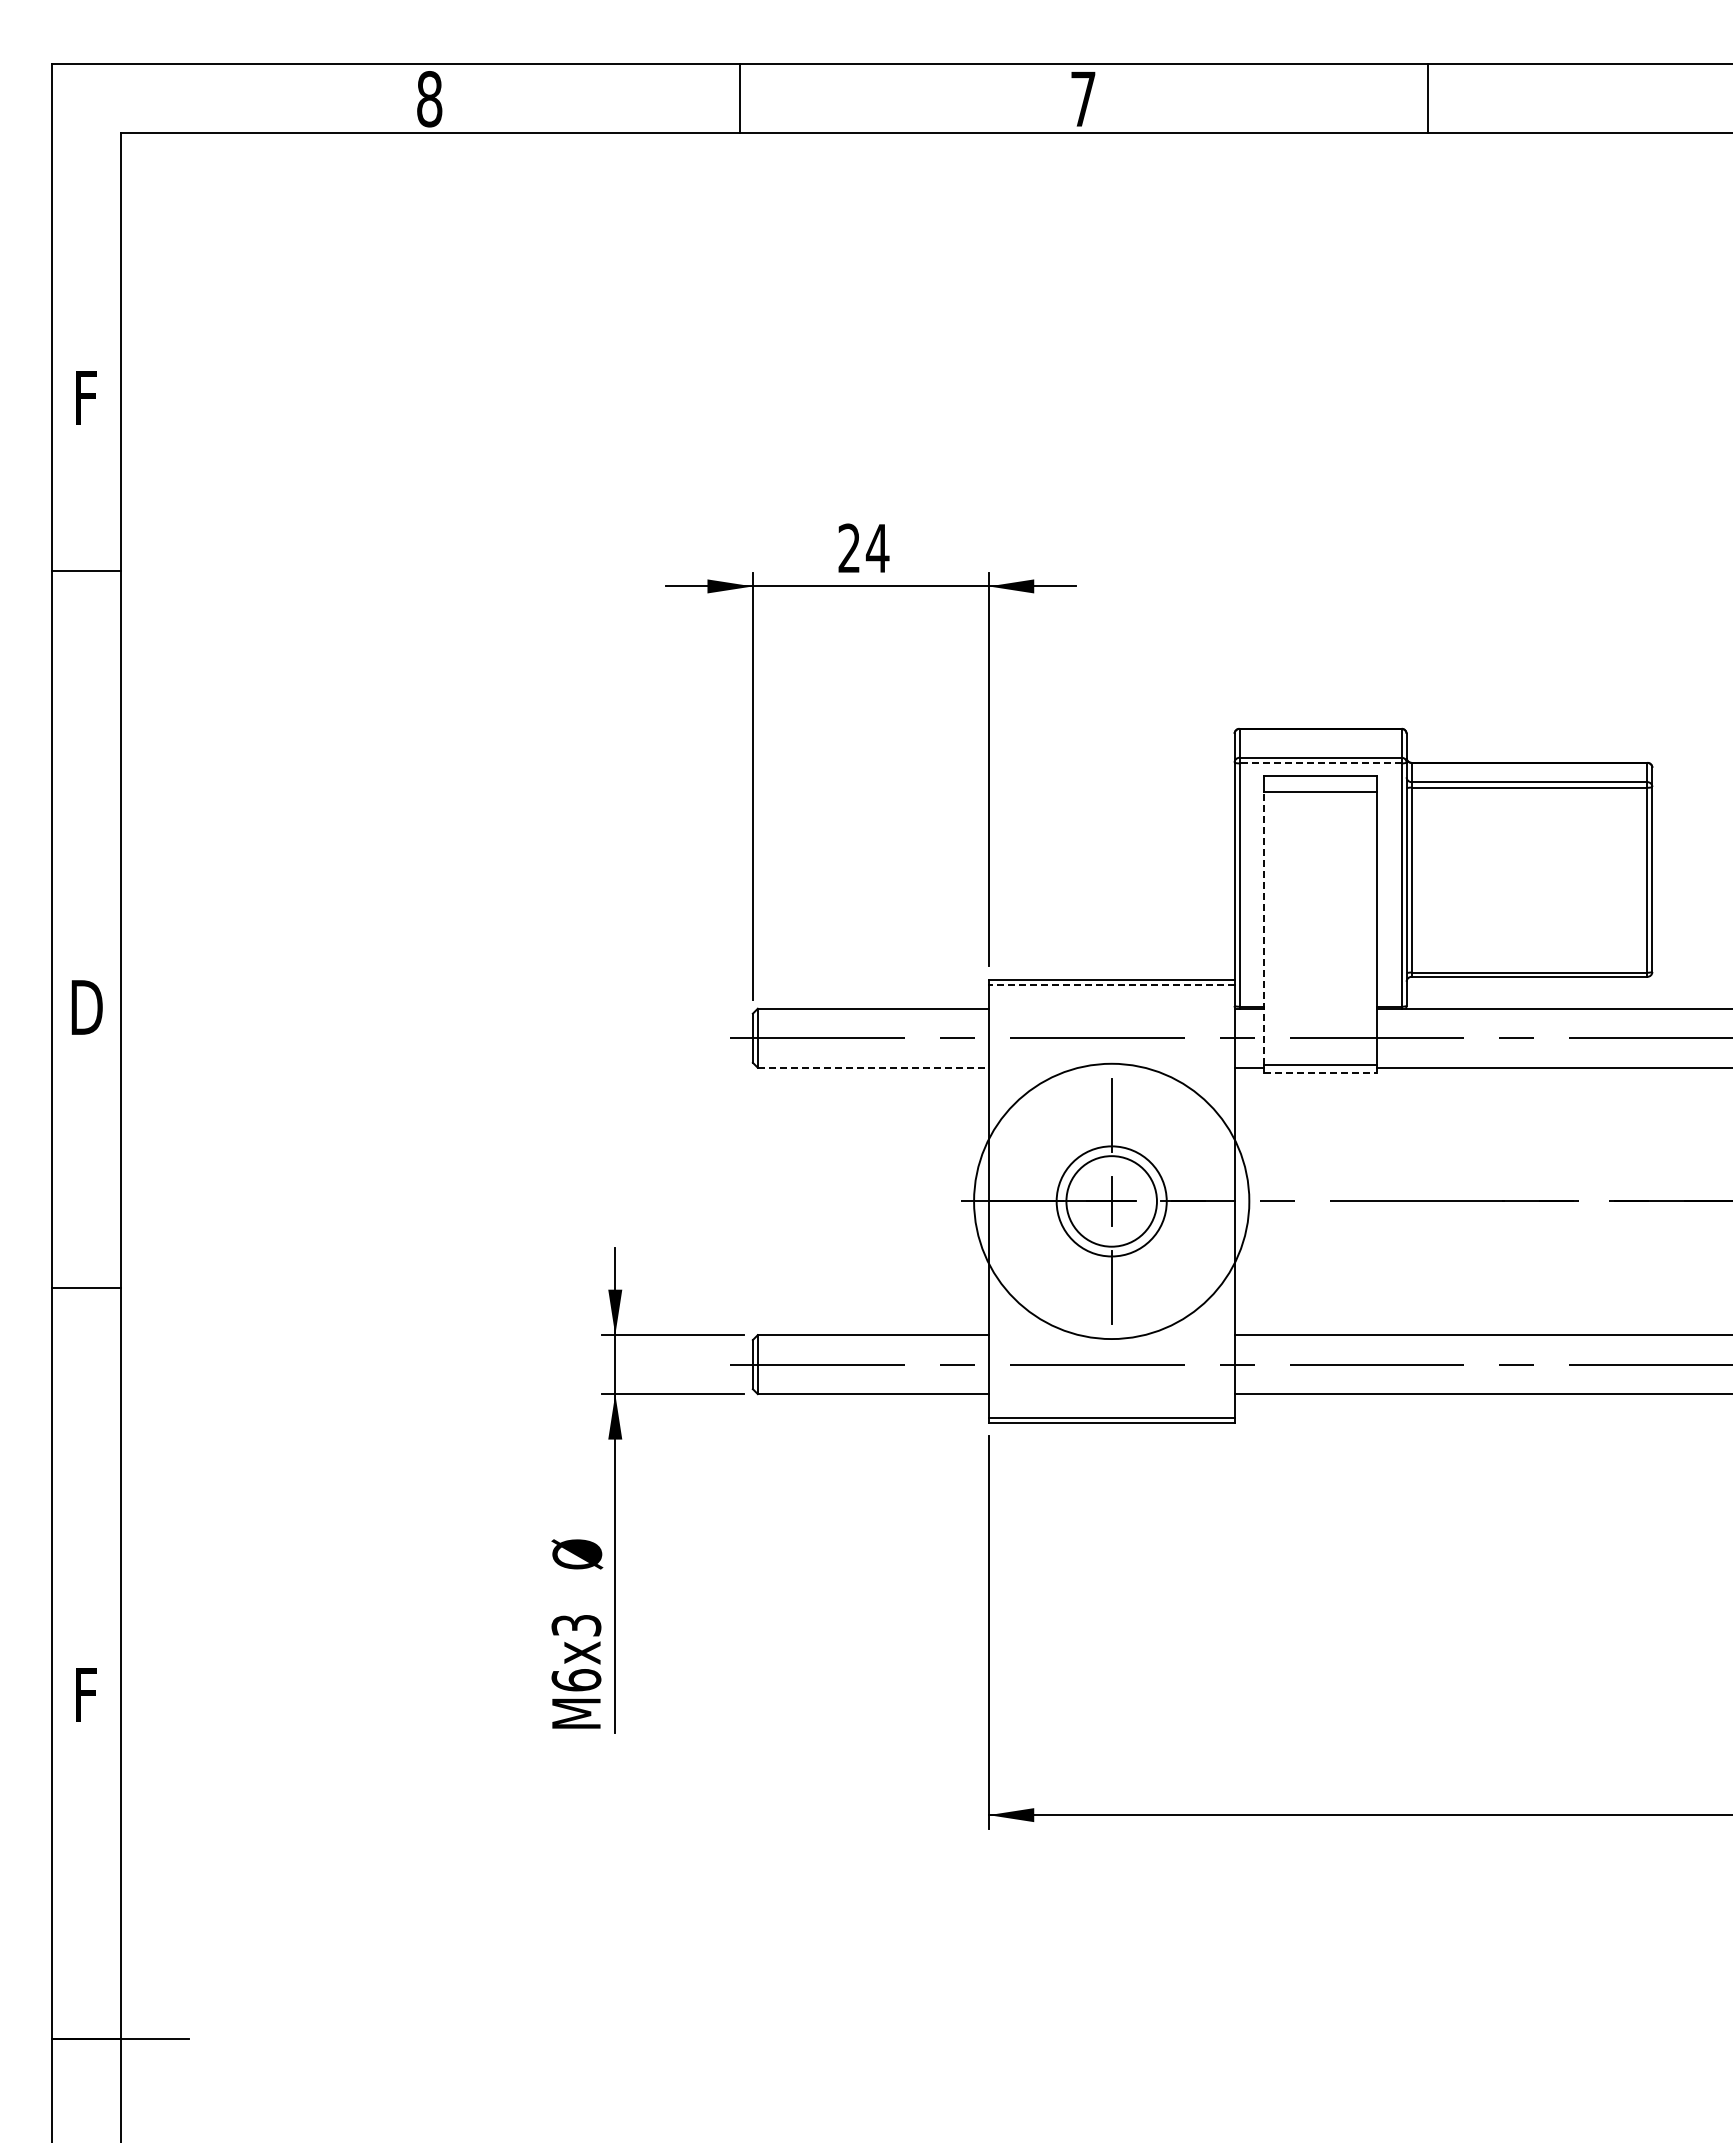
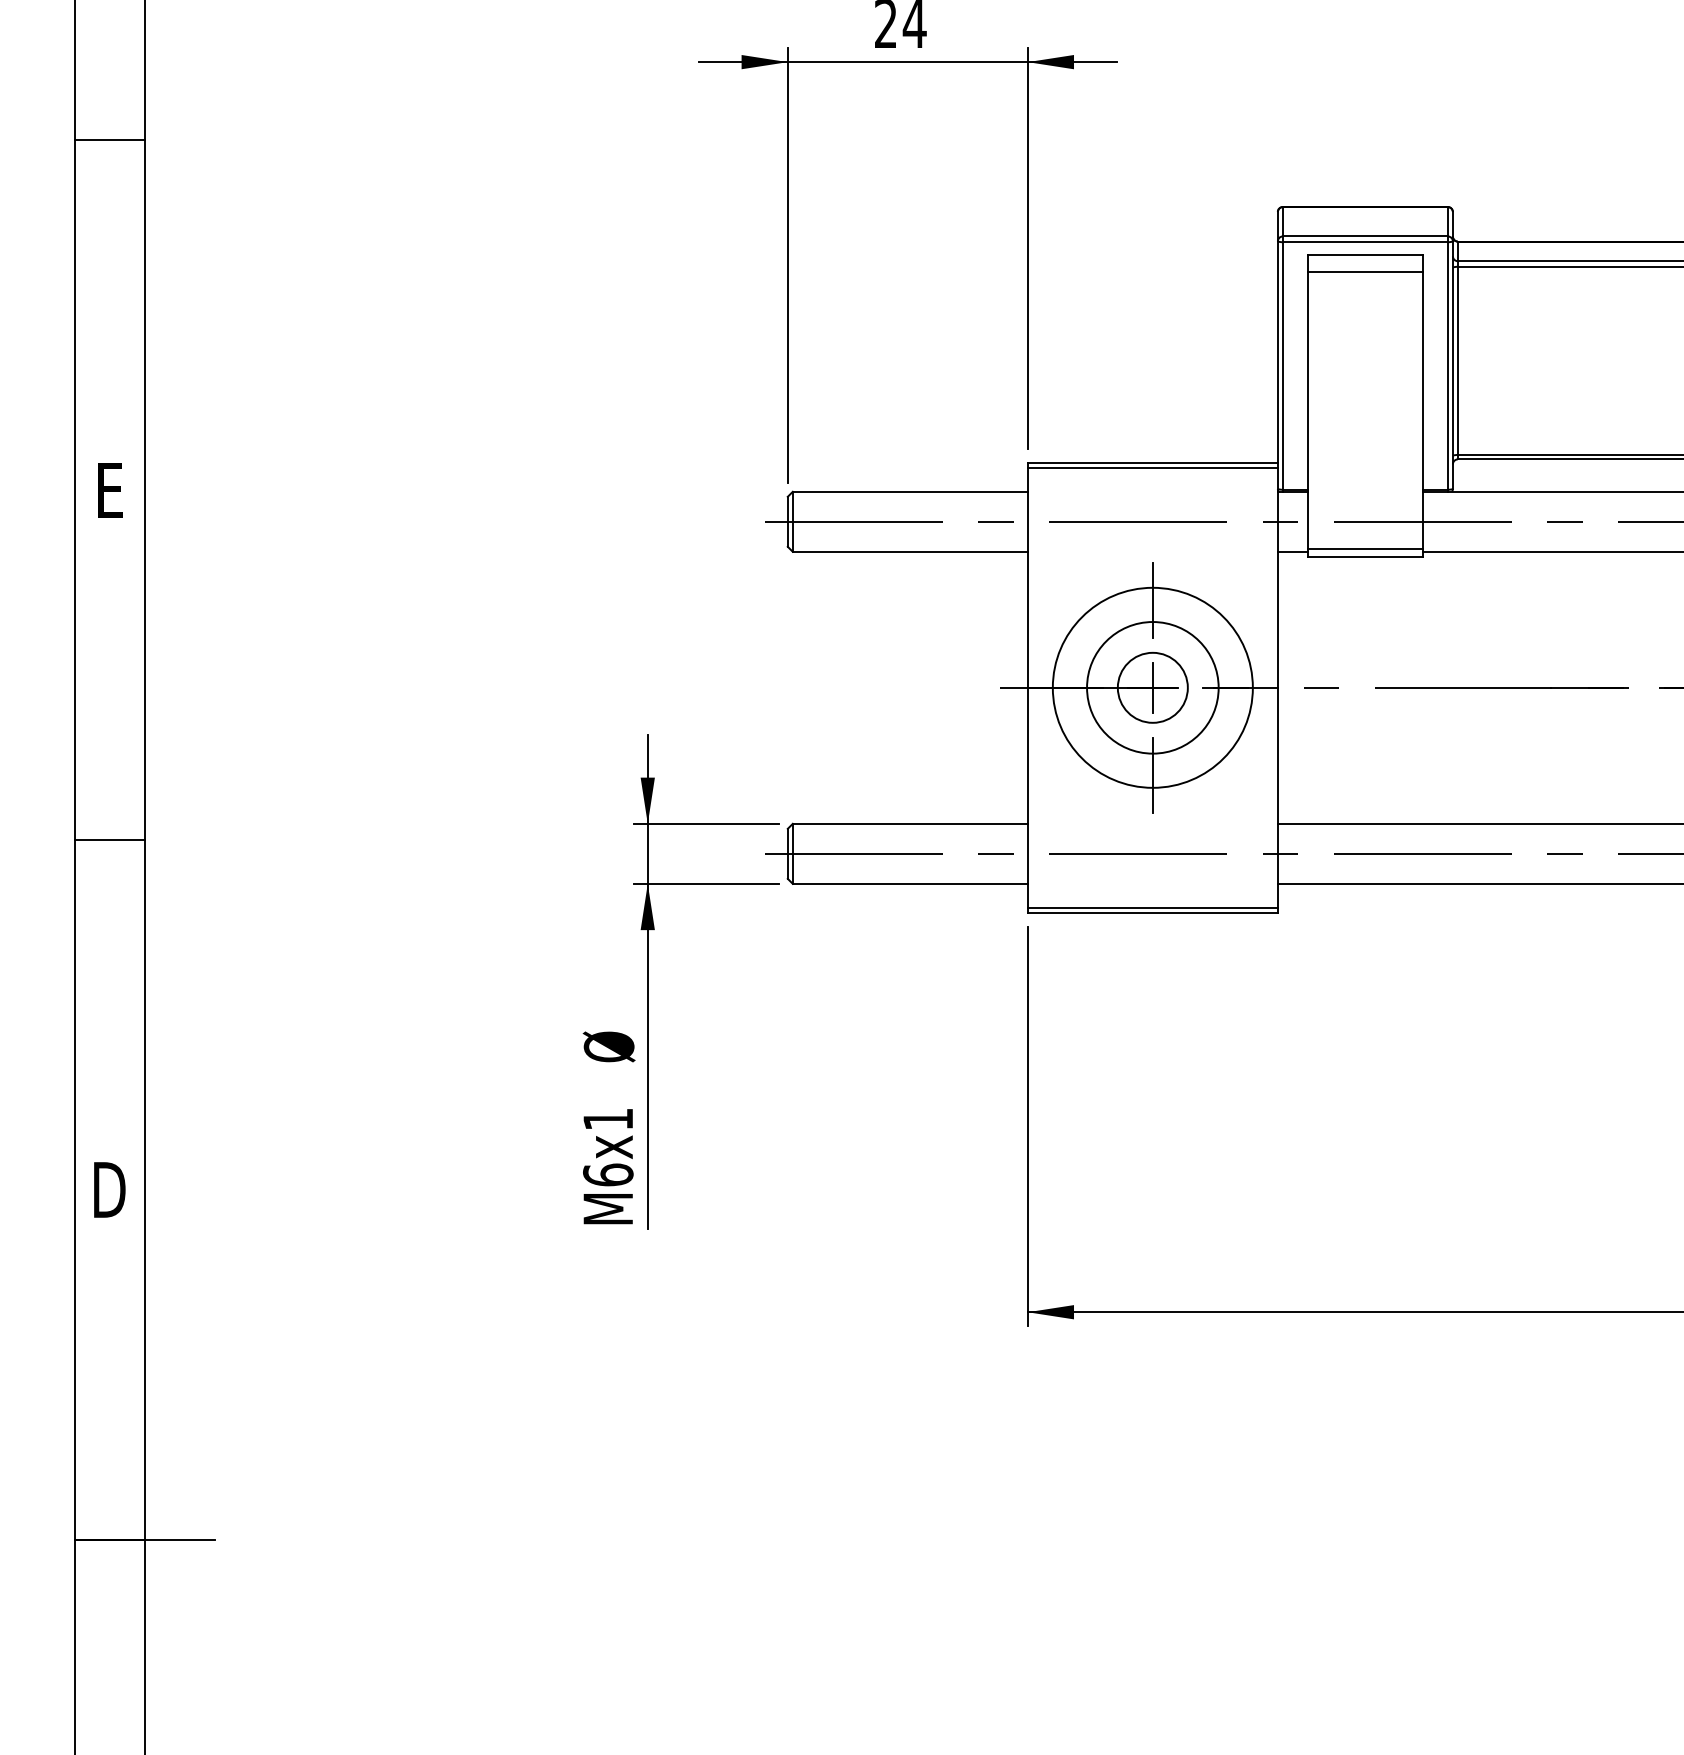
line: (85, 570) -> (108, 139), moved
line: (1320, 763) -> (1365, 242), dashed -> solid
line: (1264, 928) -> (1308, 410), dashed -> solid
line: (1111, 985) -> (1152, 468), dashed -> solid
text: (86, 1007) -> (109, 490), D -> E
line: (873, 1067) -> (910, 551), dashed -> solid
line: (1320, 1073) -> (1365, 557), dashed -> solid
circle: (1111, 1201) -> (1152, 687), size x0.62
circle: (1111, 1201) -> (1152, 687), size x0.71
circle: (1111, 1201) -> (1152, 687), size x1.43
line: (85, 1288) -> (108, 840), moved
text: (576, 1625) -> (608, 1119), M6x3 -> M6x1
text: (86, 1694) -> (109, 1189), F -> D

